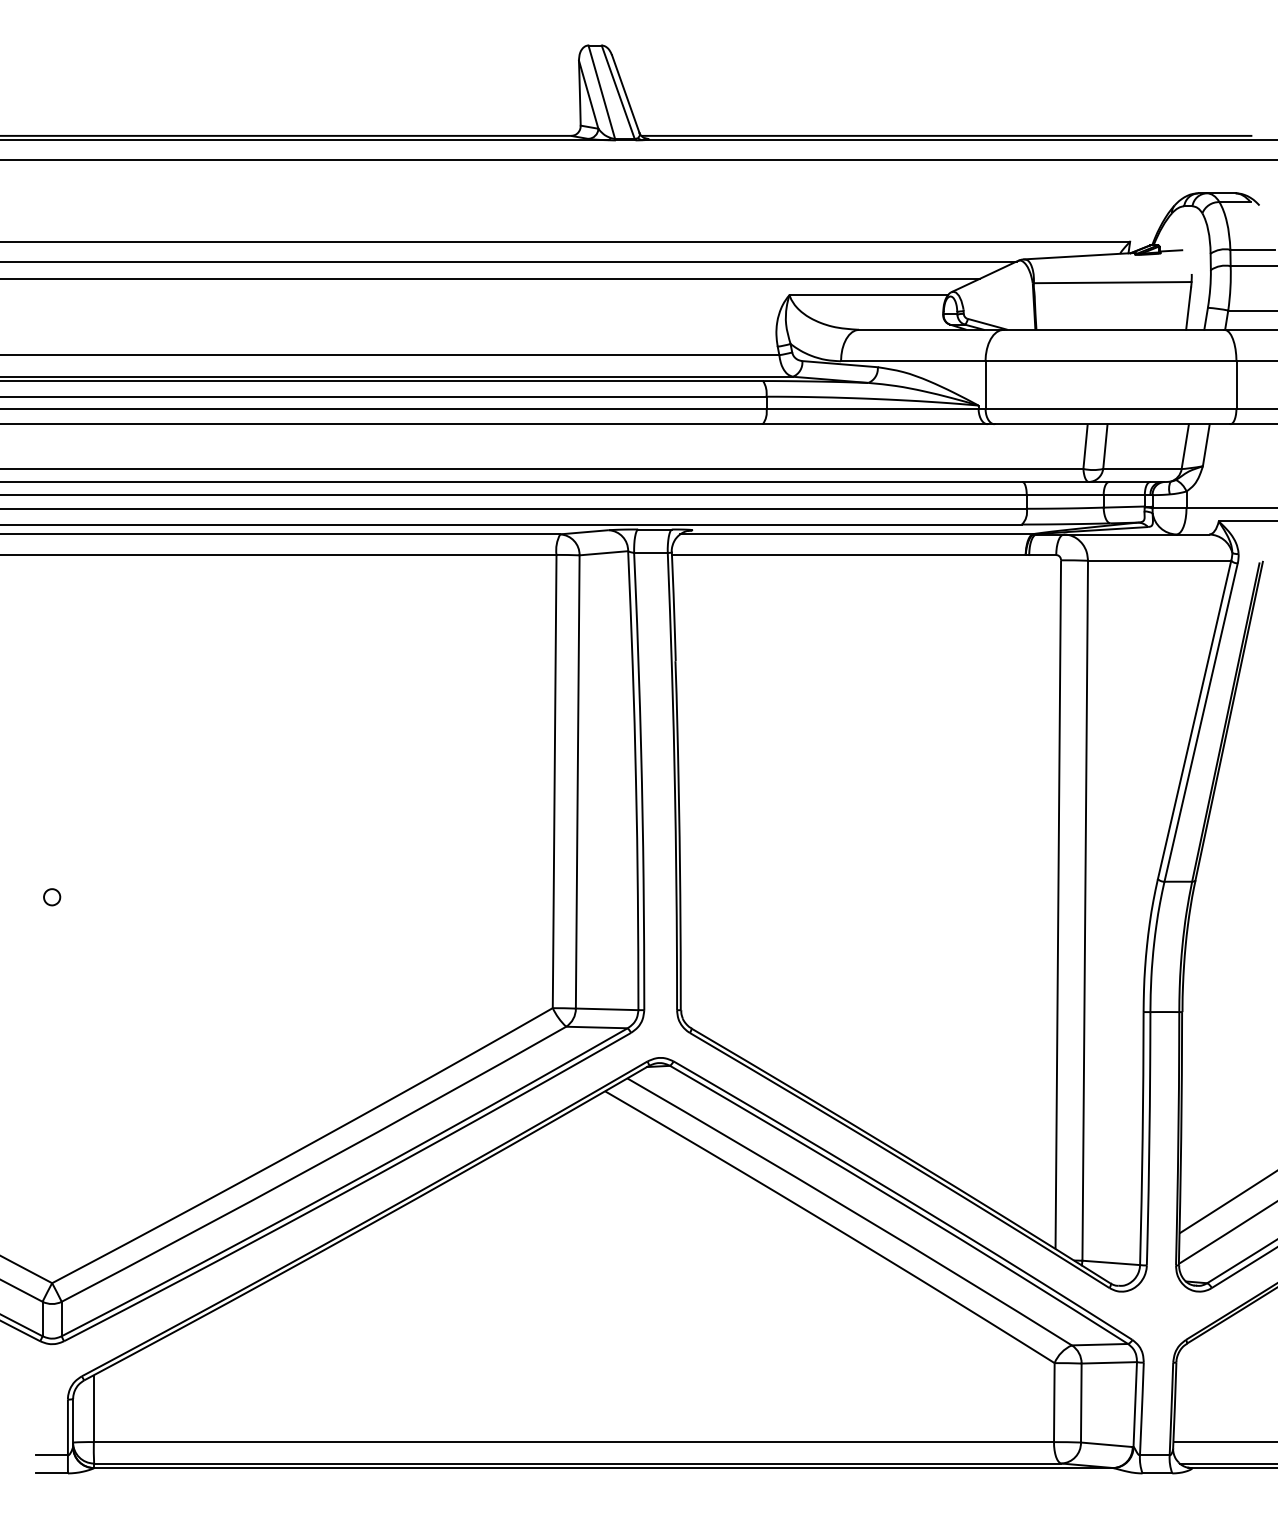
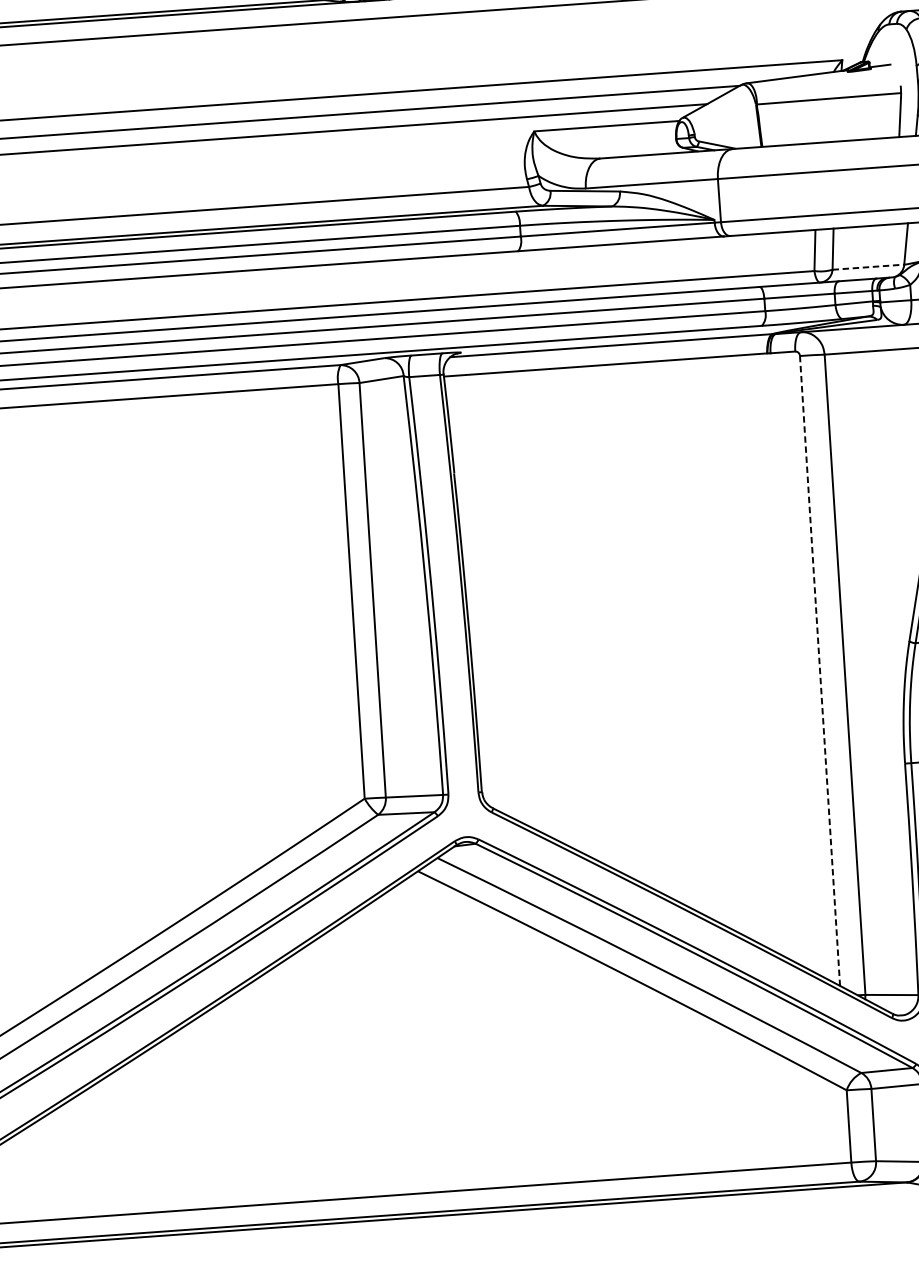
line: (1142, 469) -> (868, 267), solid -> dashed
line: (1058, 905) -> (820, 671), solid -> dashed

